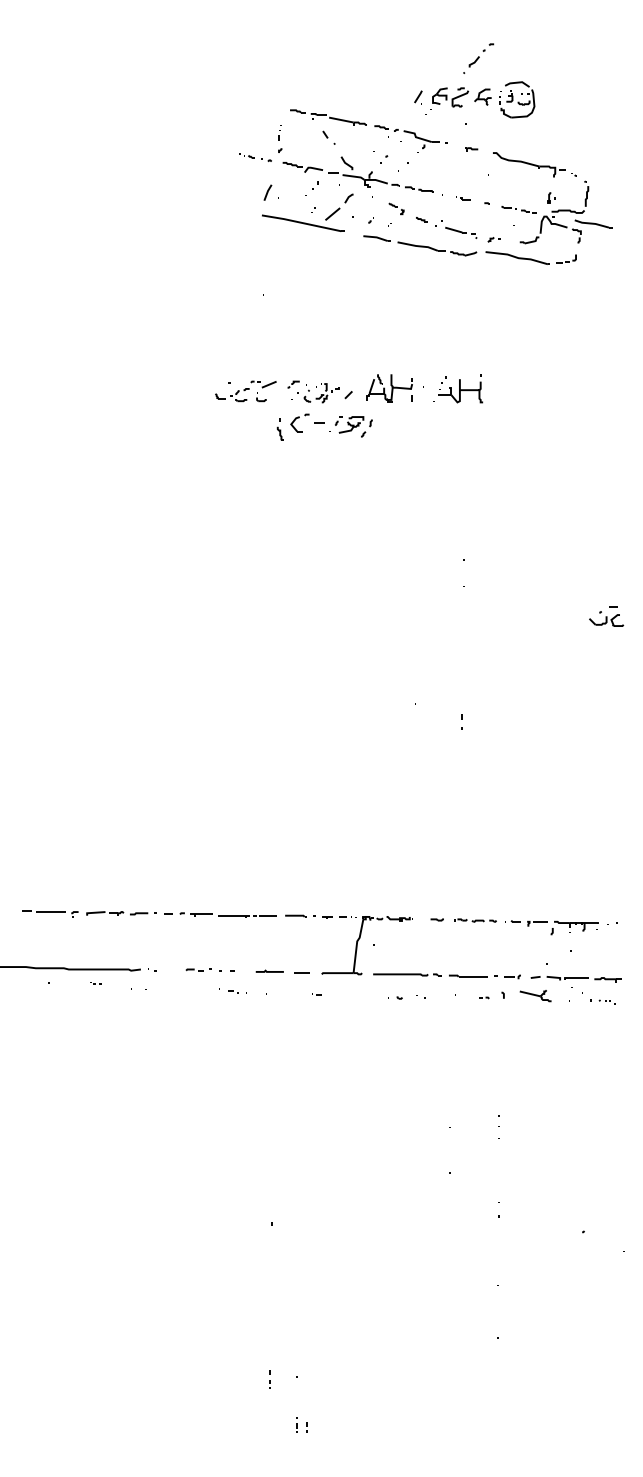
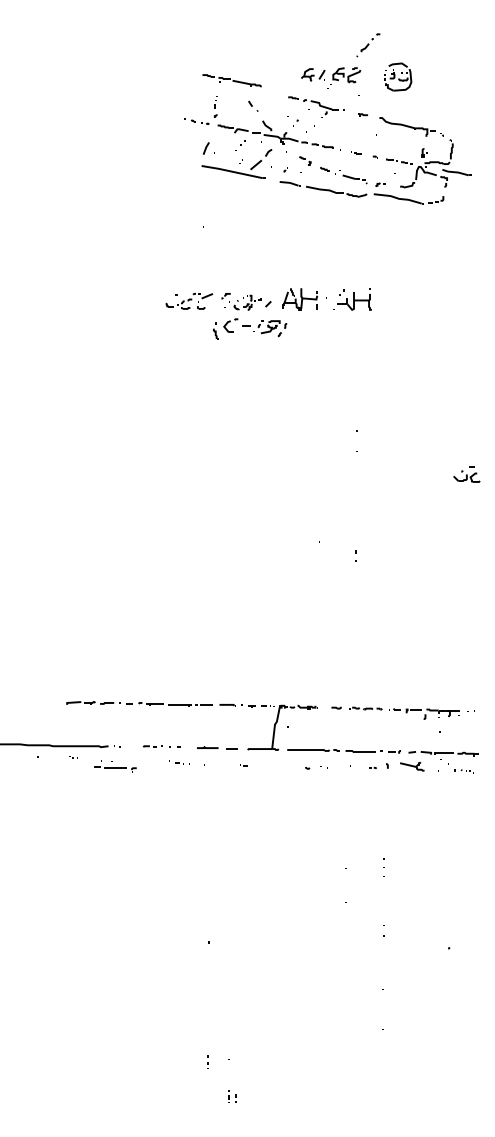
part: (482, 96) -> (307, 74), moved
part: (328, 117) -> (232, 80), moved
part: (50, 913) -> (115, 769), moved

